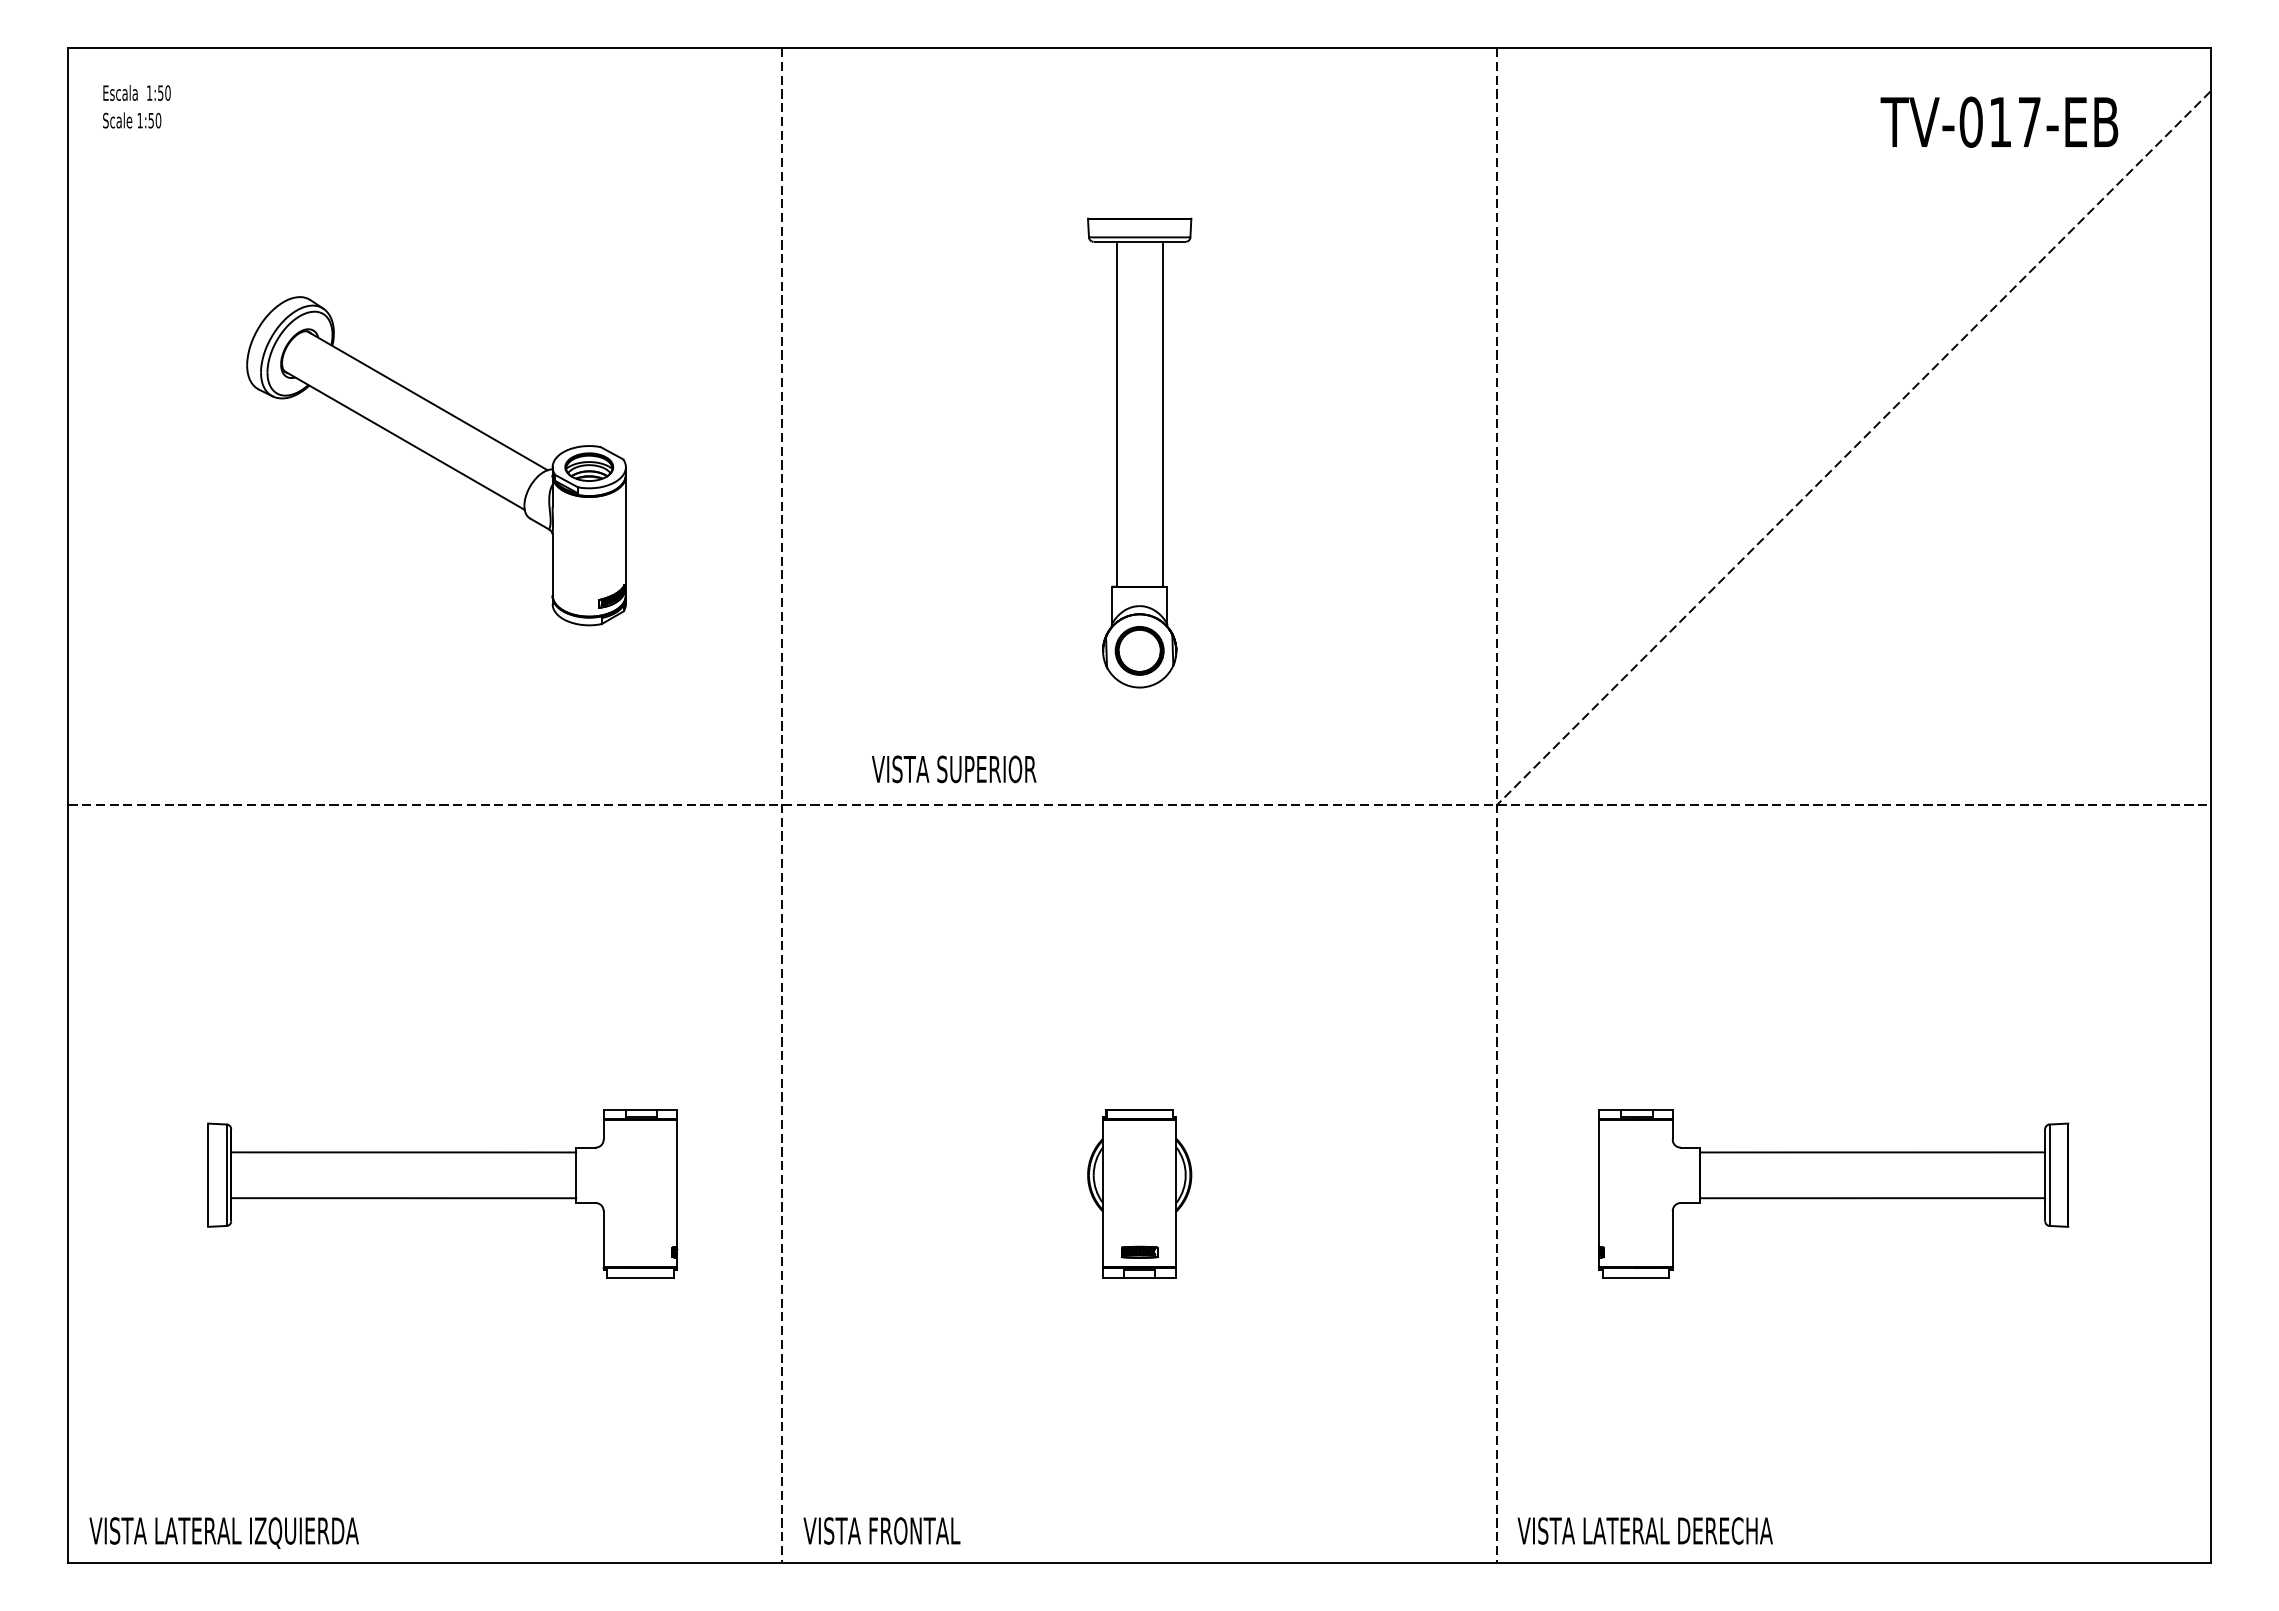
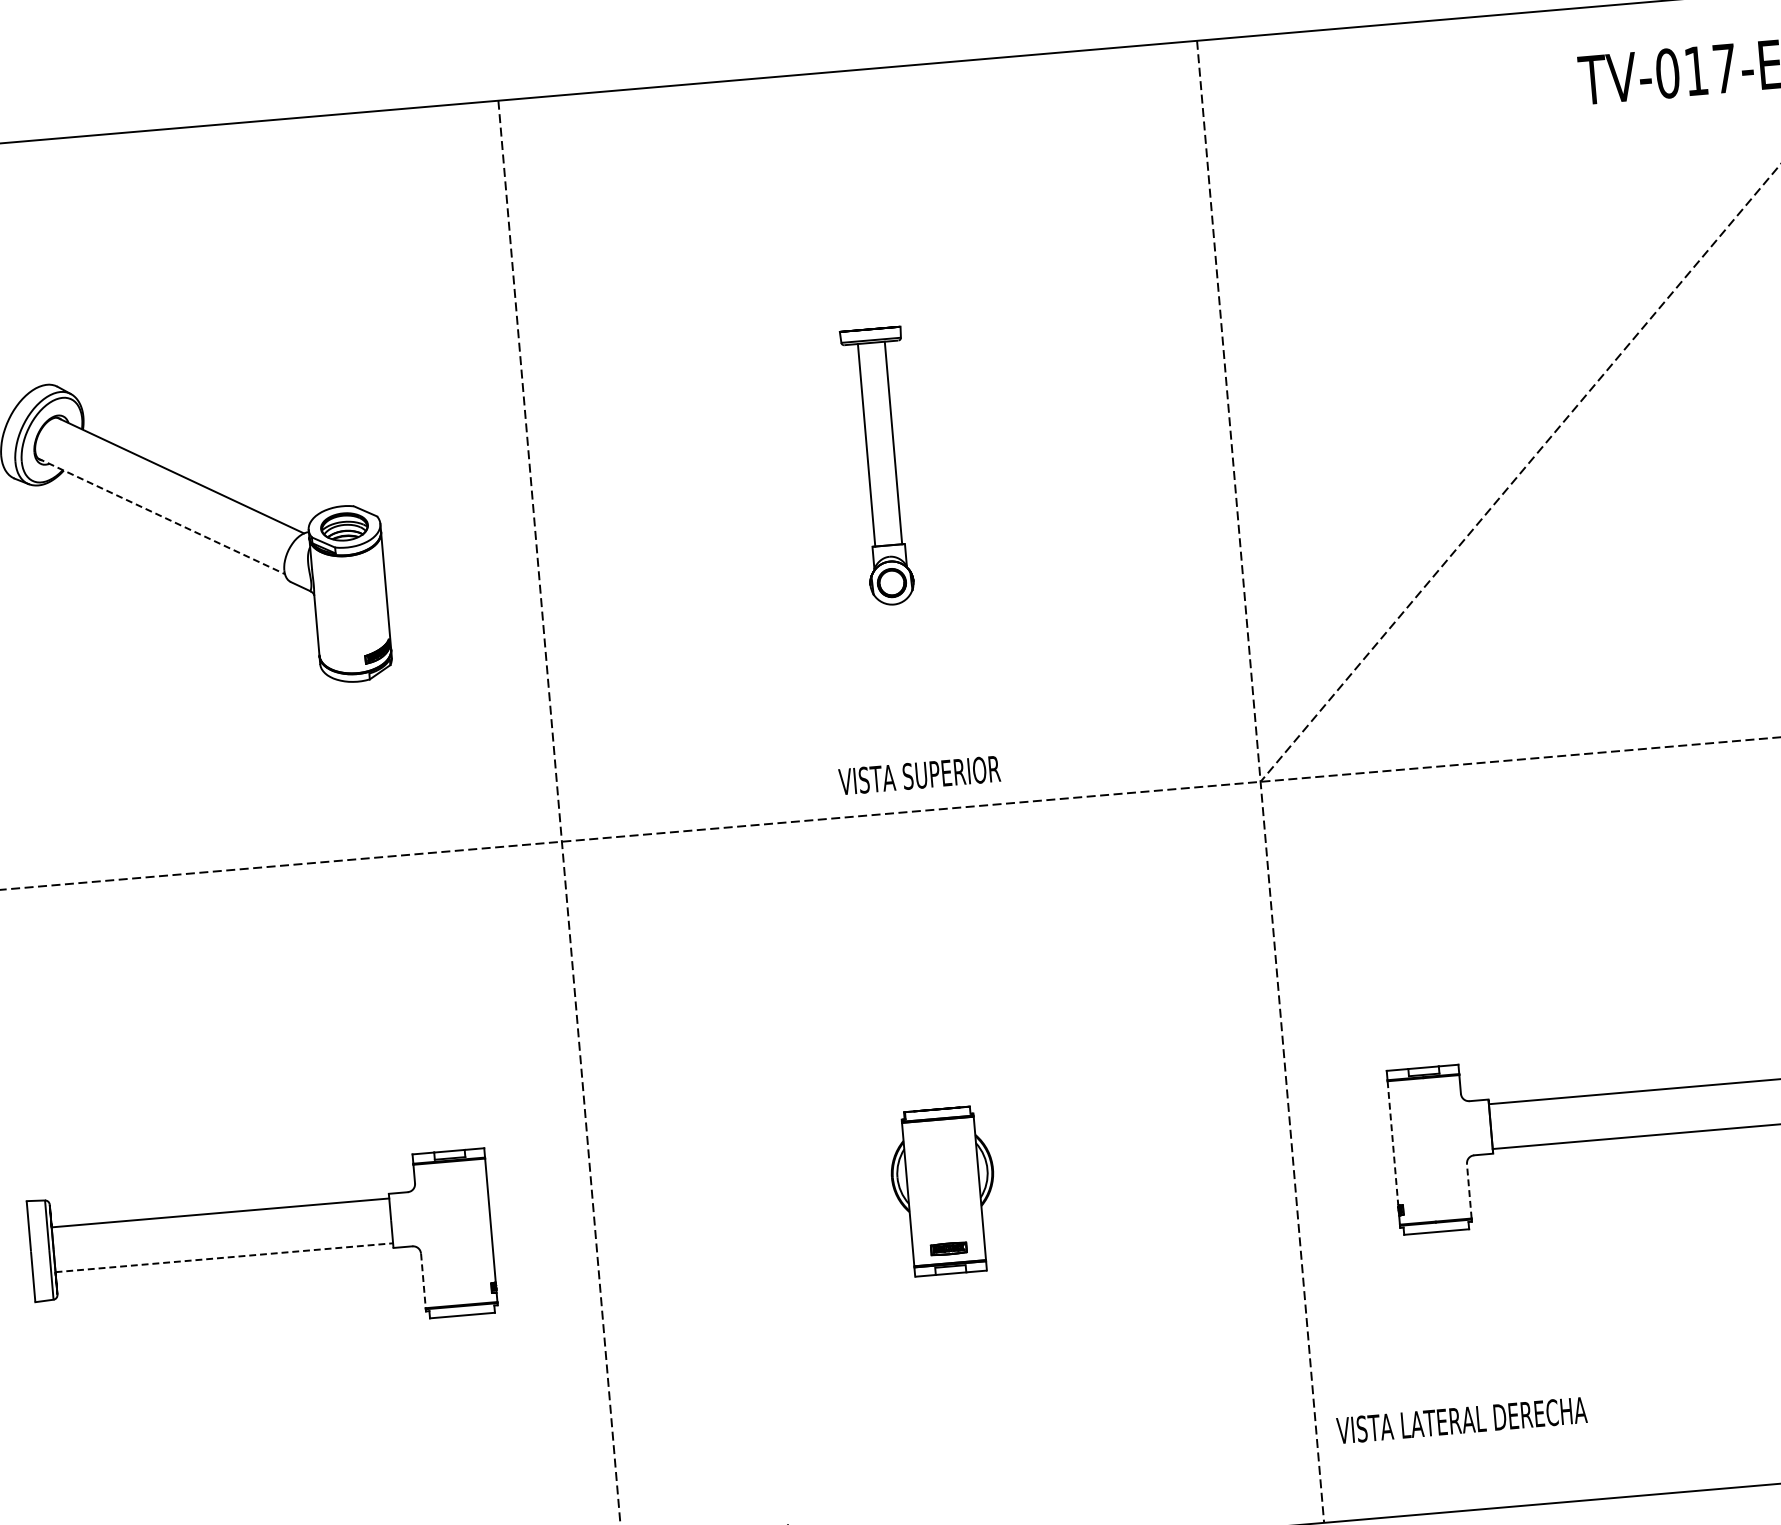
line: (404, 440) -> (161, 516), solid -> dashed
part: (1139, 452) -> (881, 466), size x0.6
text: (954, 769) -> (919, 775), moved
line: (1599, 1184) -> (1393, 1144), solid -> dashed
line: (404, 1198) -> (225, 1257), solid -> dashed
line: (603, 1239) -> (423, 1281), solid -> dashed
line: (1672, 1239) -> (1469, 1191), solid -> dashed
text: (1644, 1530) -> (1461, 1420), moved

